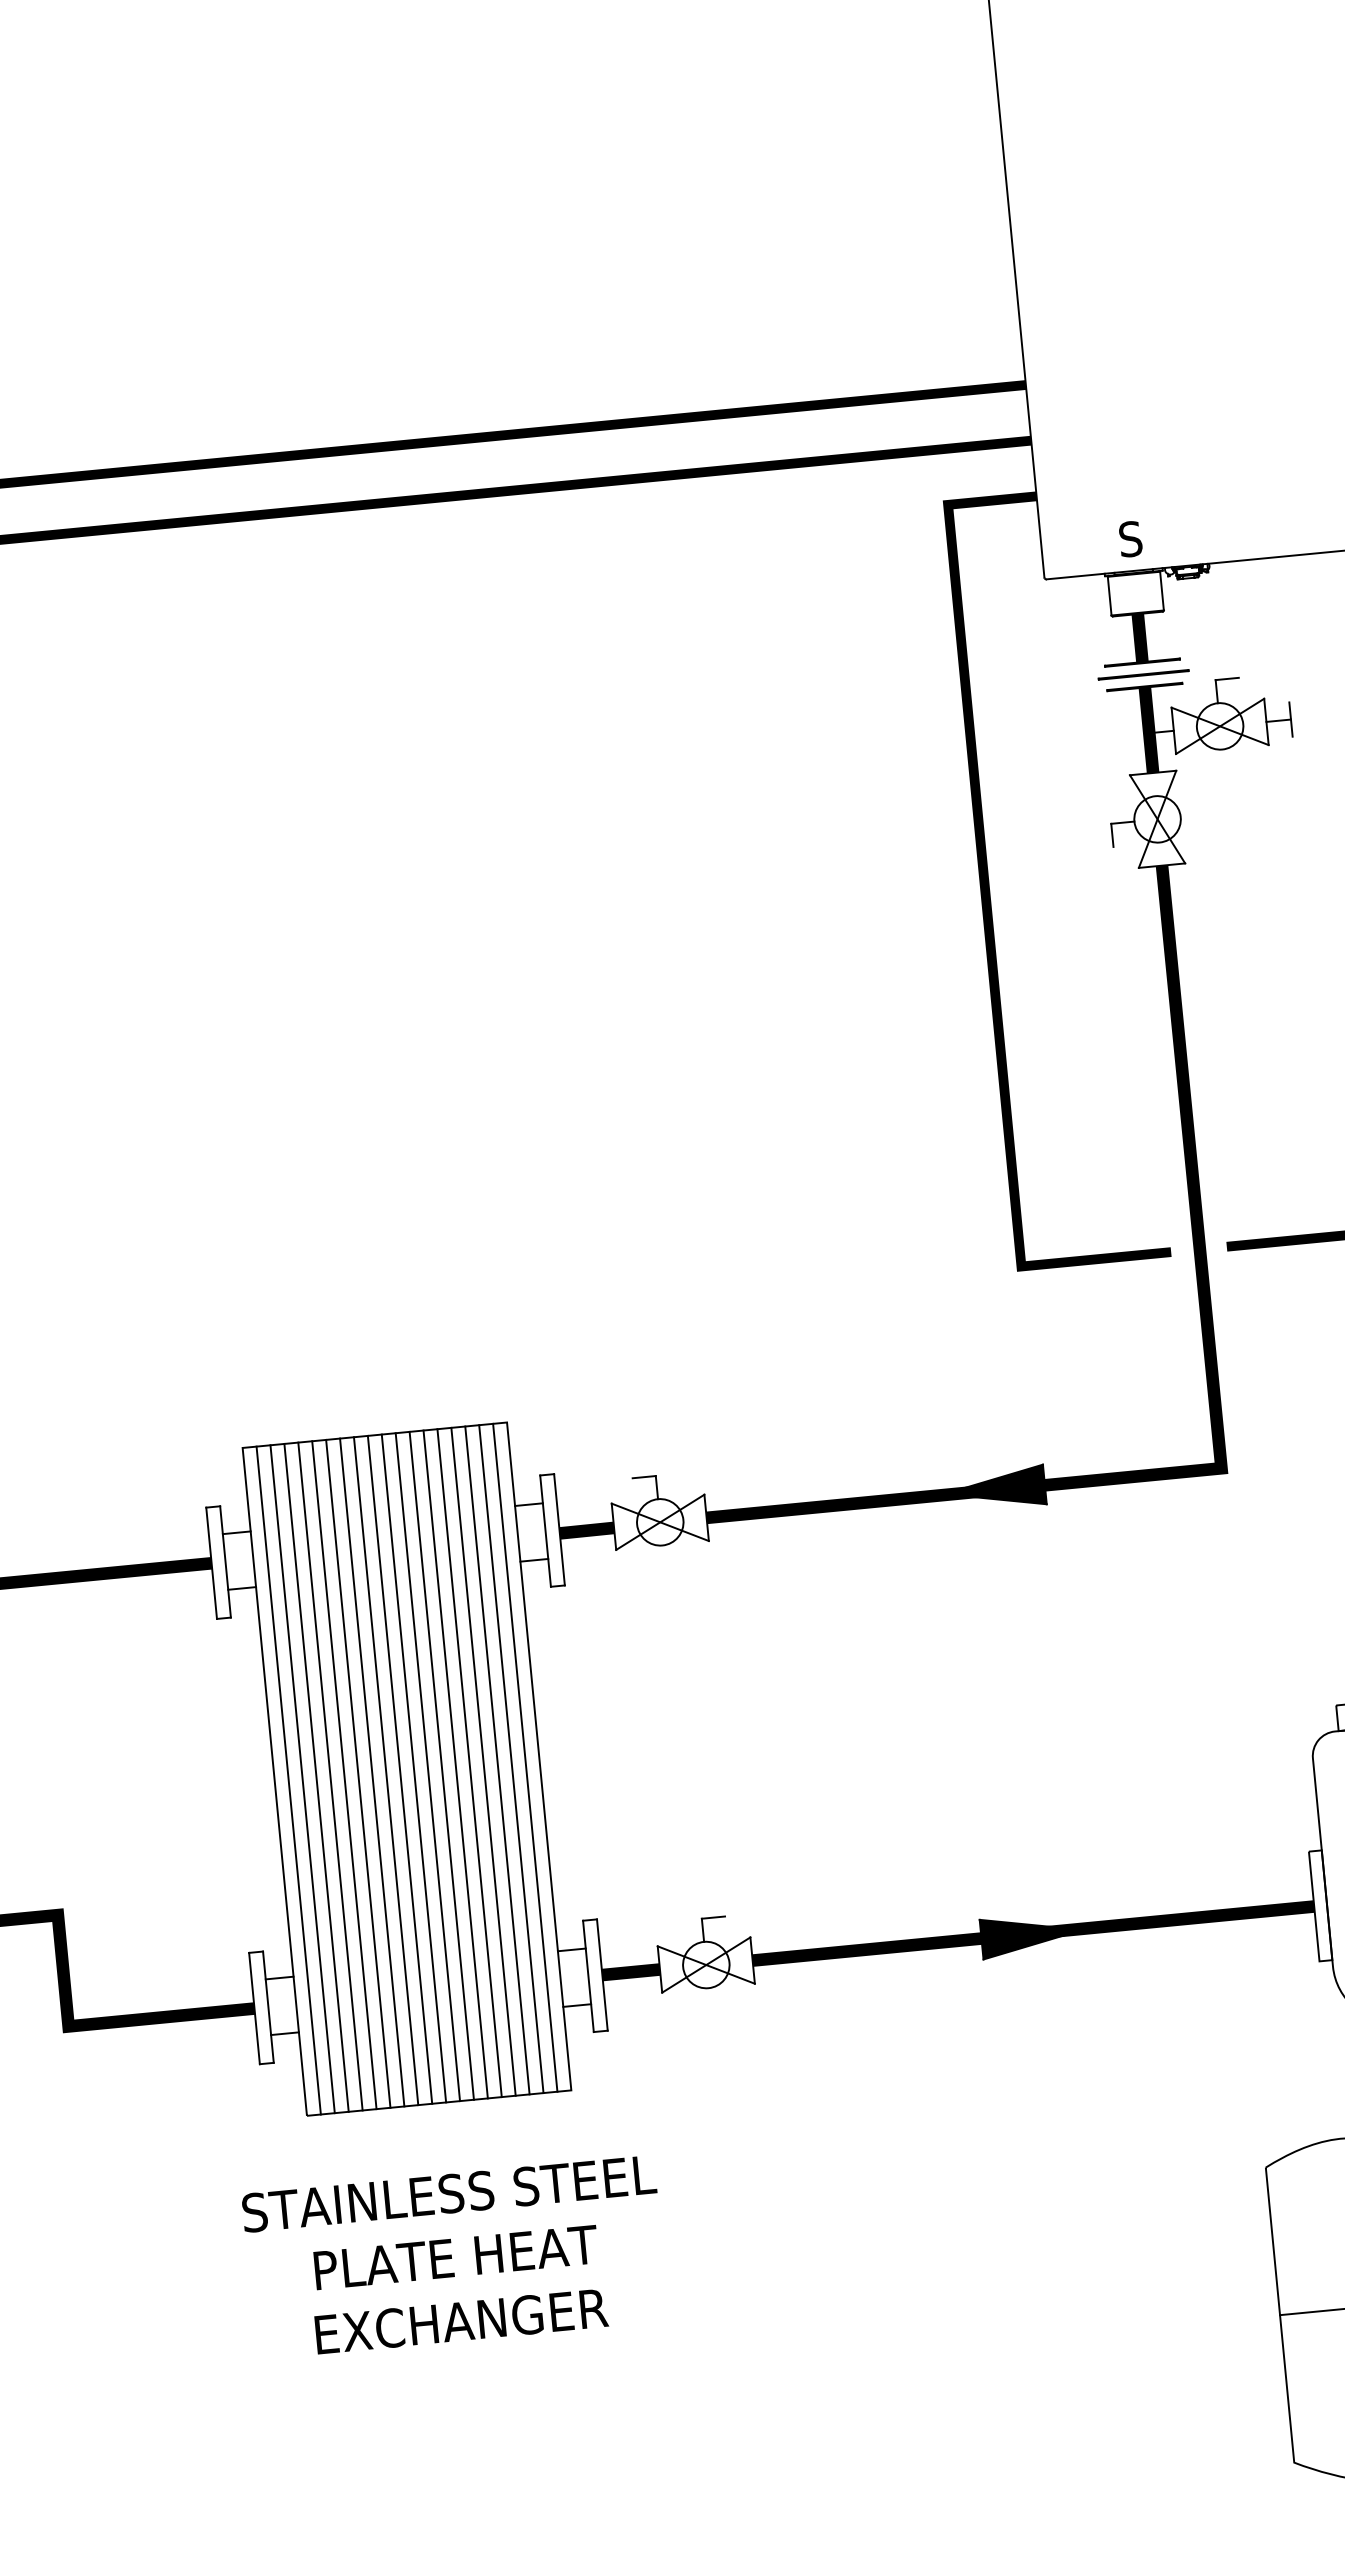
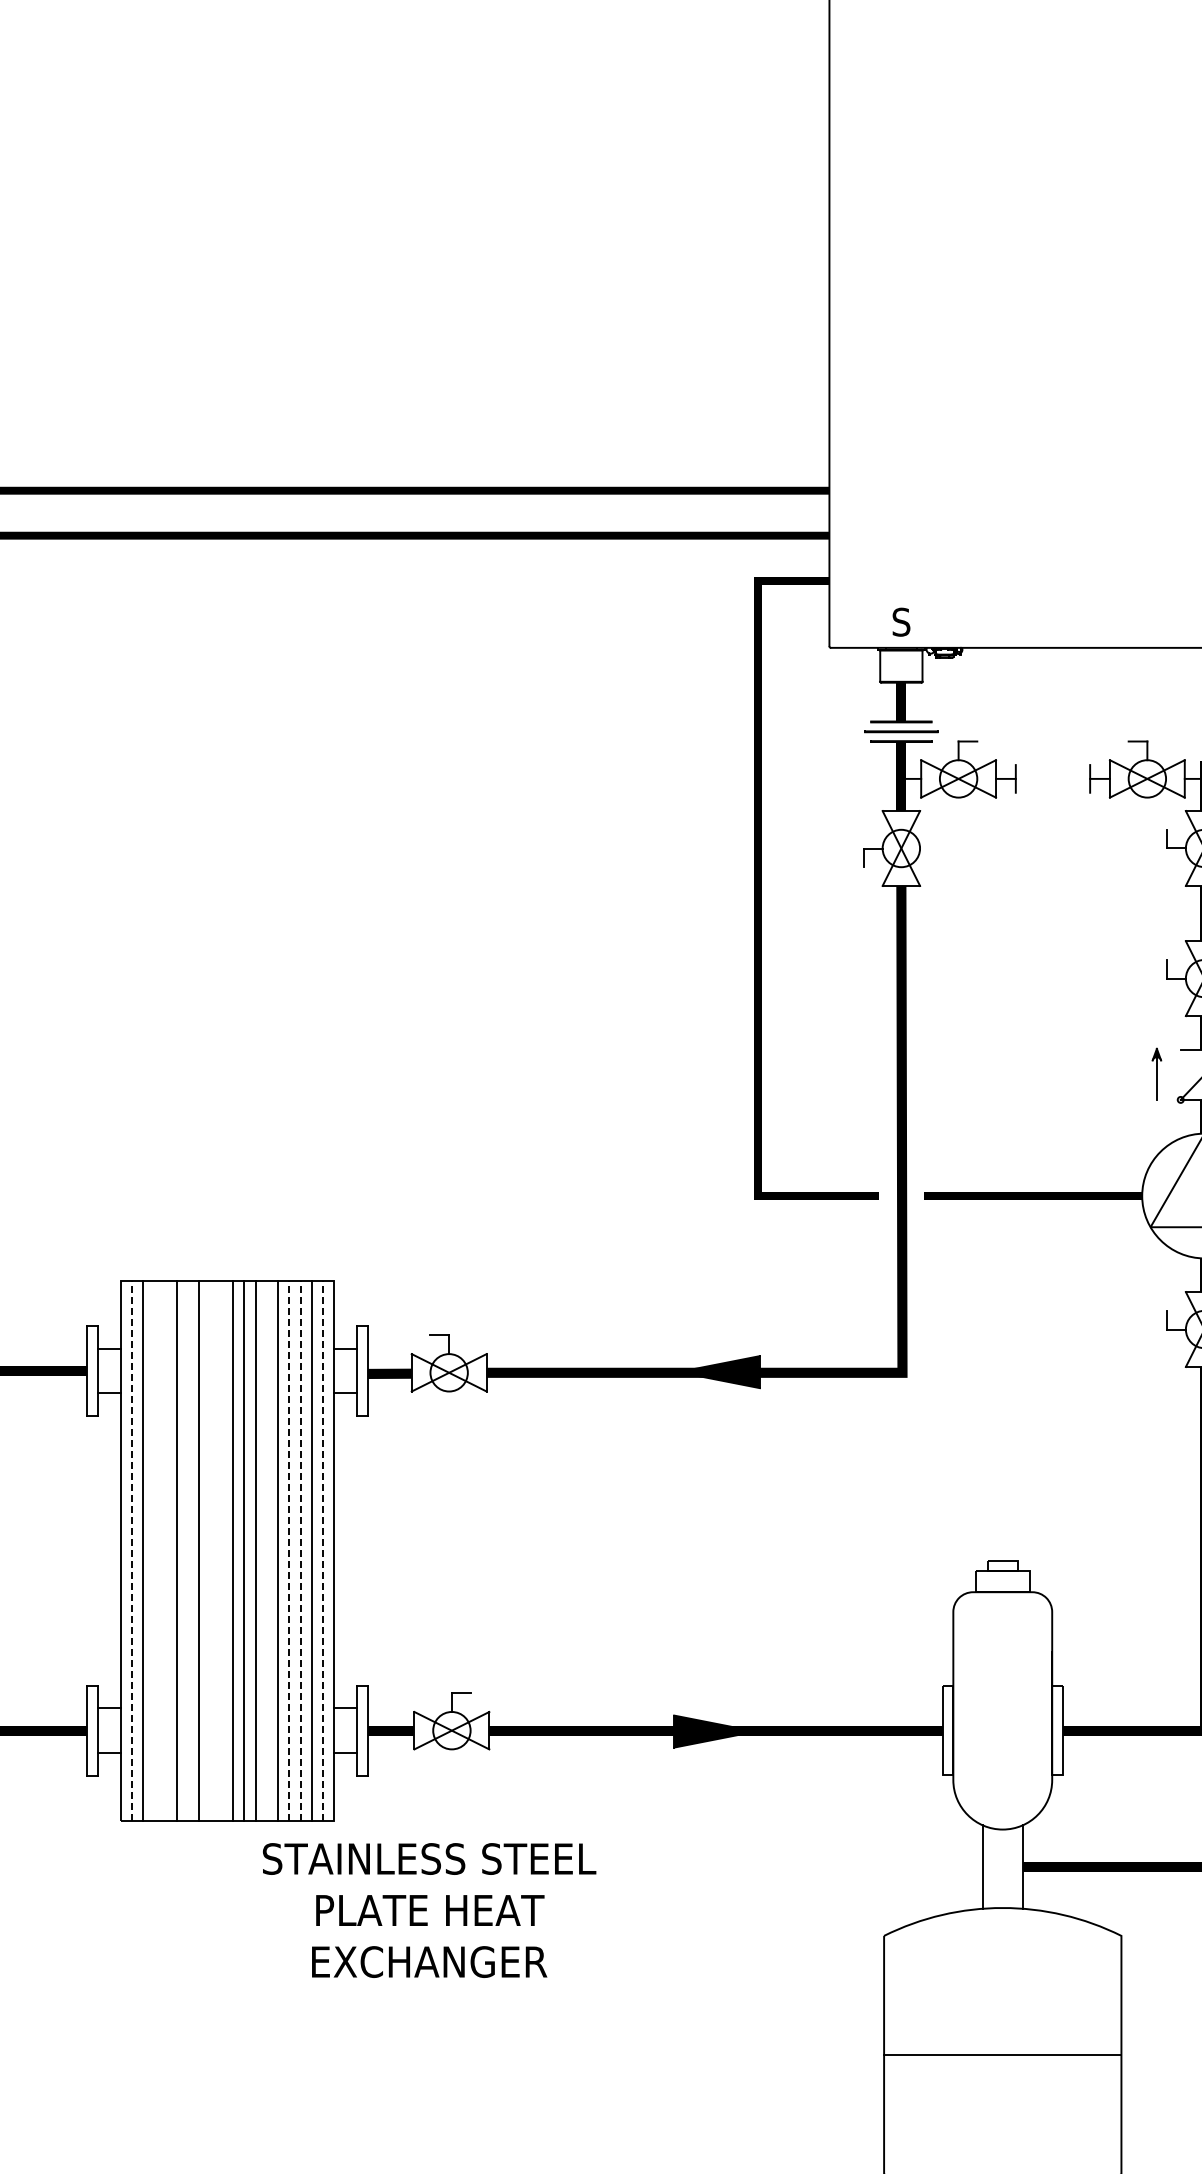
line: (524, 1757) -> (322, 1550), solid -> dashed
line: (497, 1760) -> (300, 1550), solid -> dashed
line: (483, 1761) -> (289, 1550), solid -> dashed
line: (455, 1764) -> (266, 1550), removed
line: (399, 1769) -> (221, 1550), removed
line: (385, 1770) -> (210, 1550), removed
line: (358, 1773) -> (188, 1550), removed
line: (330, 1776) -> (165, 1550), removed
line: (316, 1777) -> (154, 1550), removed
line: (288, 1780) -> (131, 1550), solid -> dashed
text: (455, 2257) -> (429, 1910), moved

